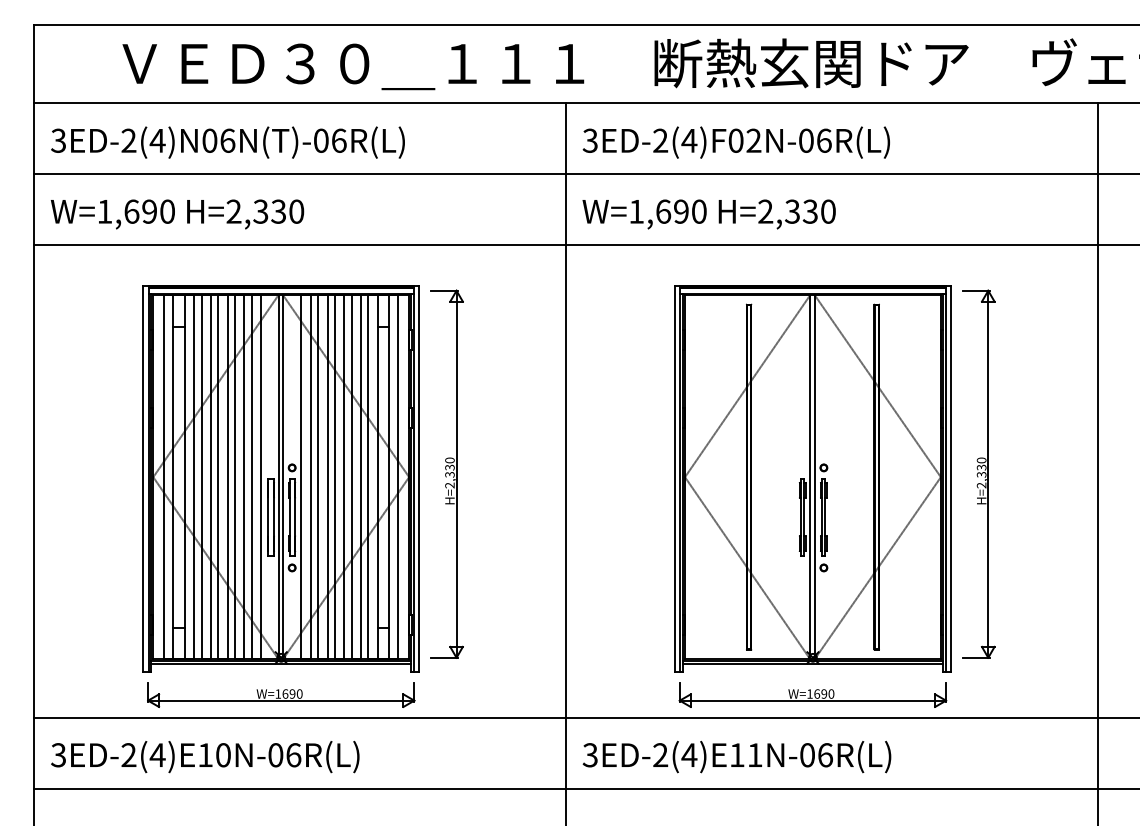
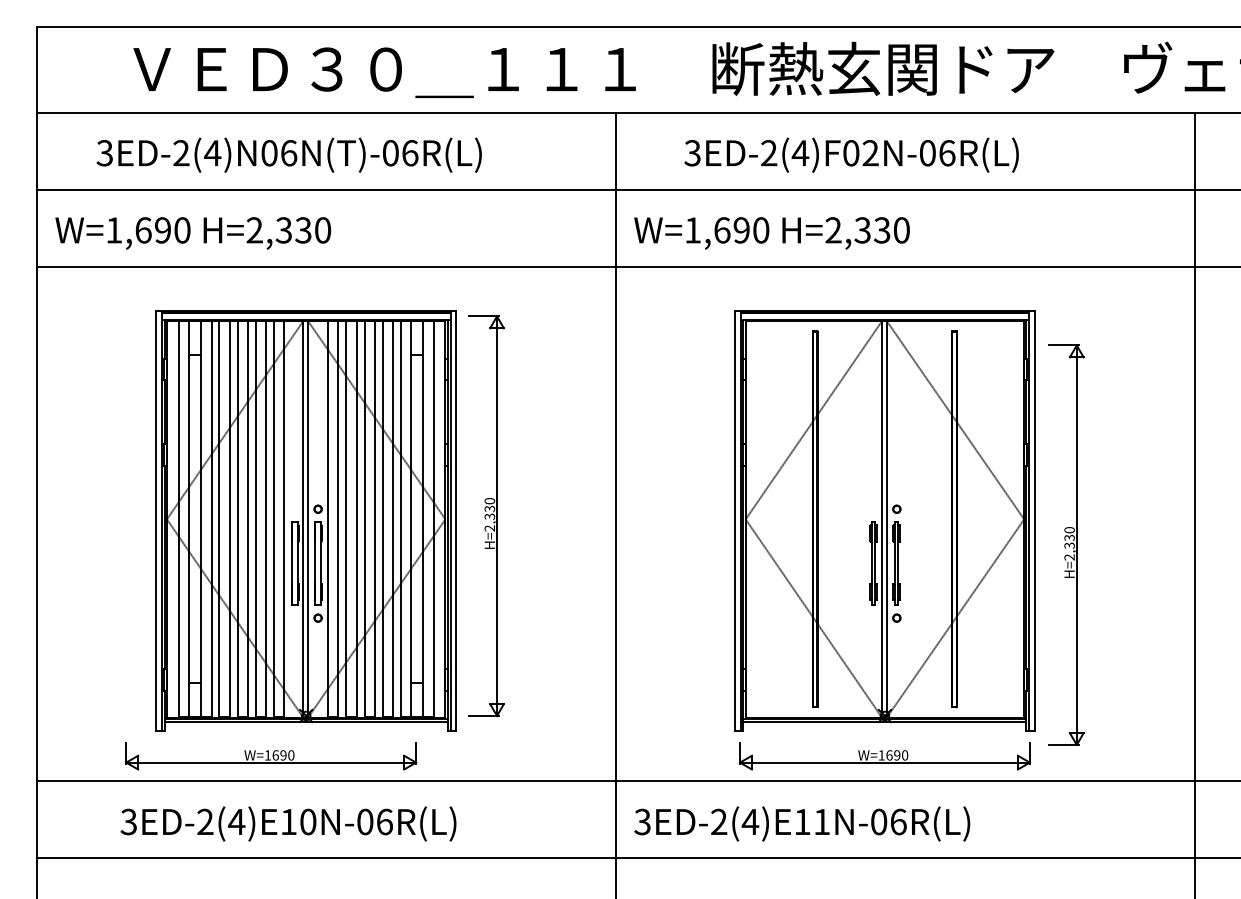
text: (227, 141) -> (288, 154), moved
text: (736, 141) -> (851, 154), moved
part: (978, 474) -> (1066, 545), moved
part: (281, 695) -> (271, 756), moved
text: (205, 756) -> (288, 823), moved

